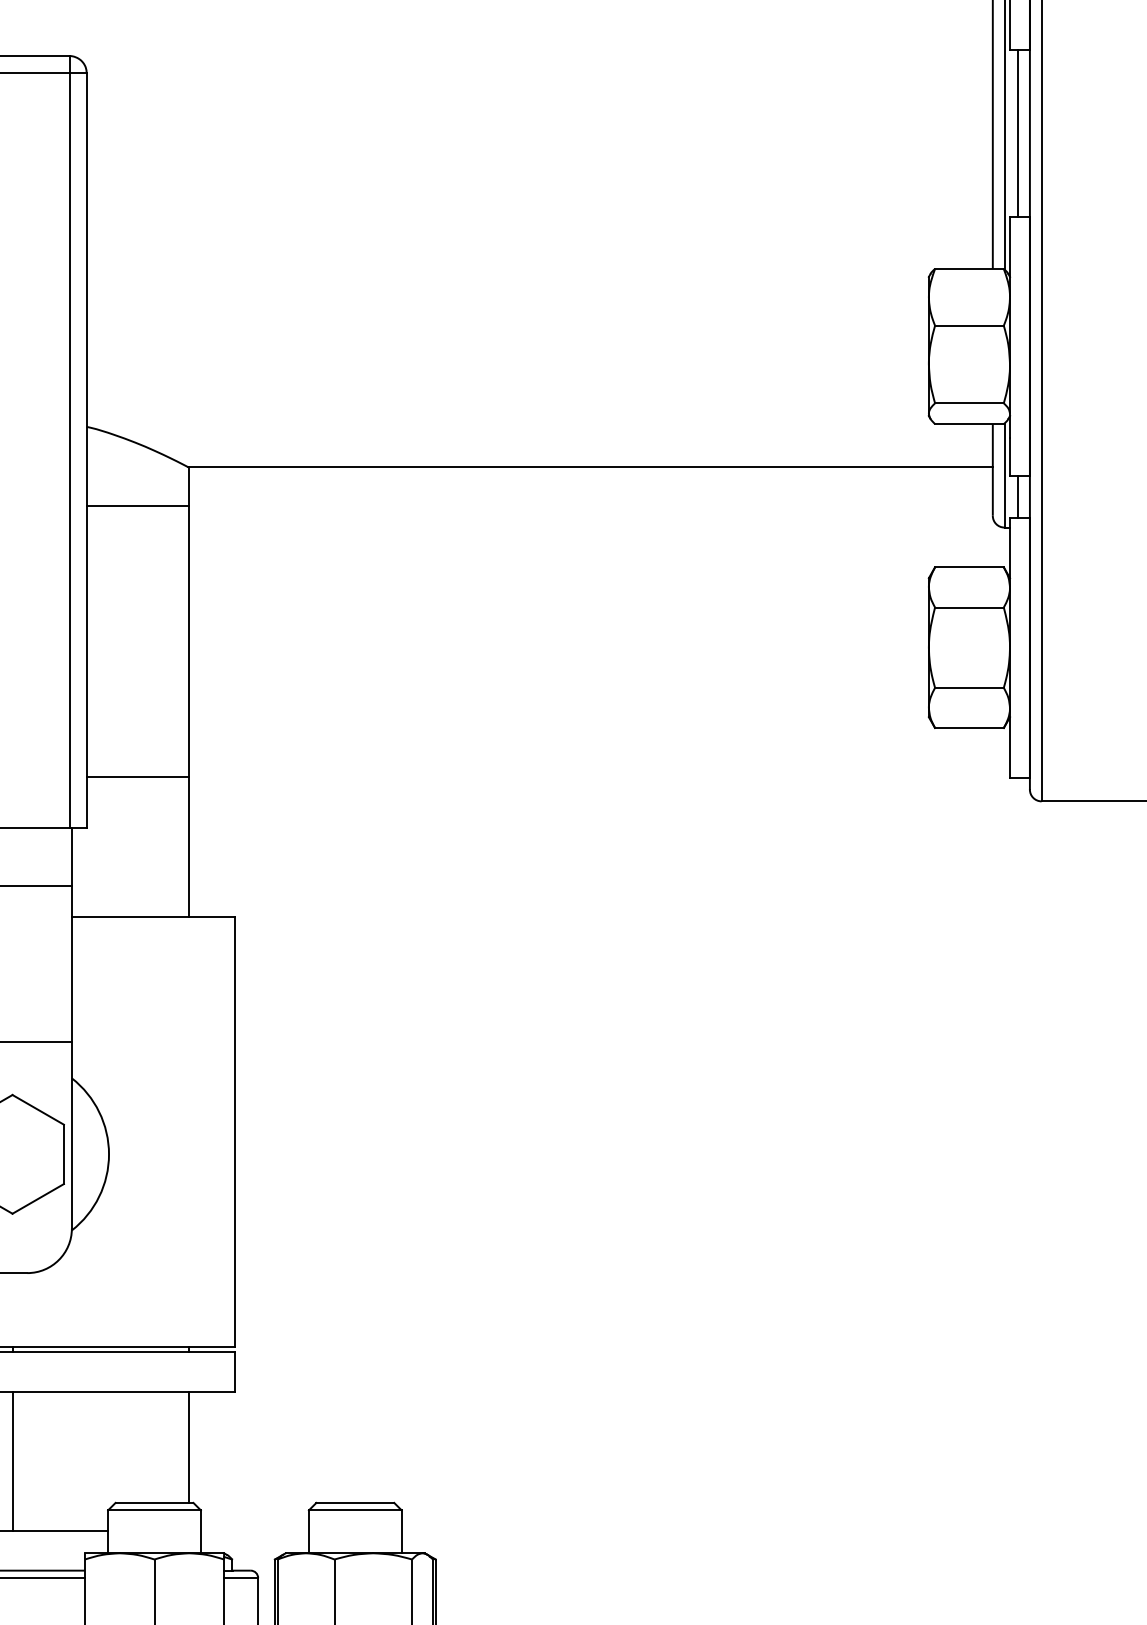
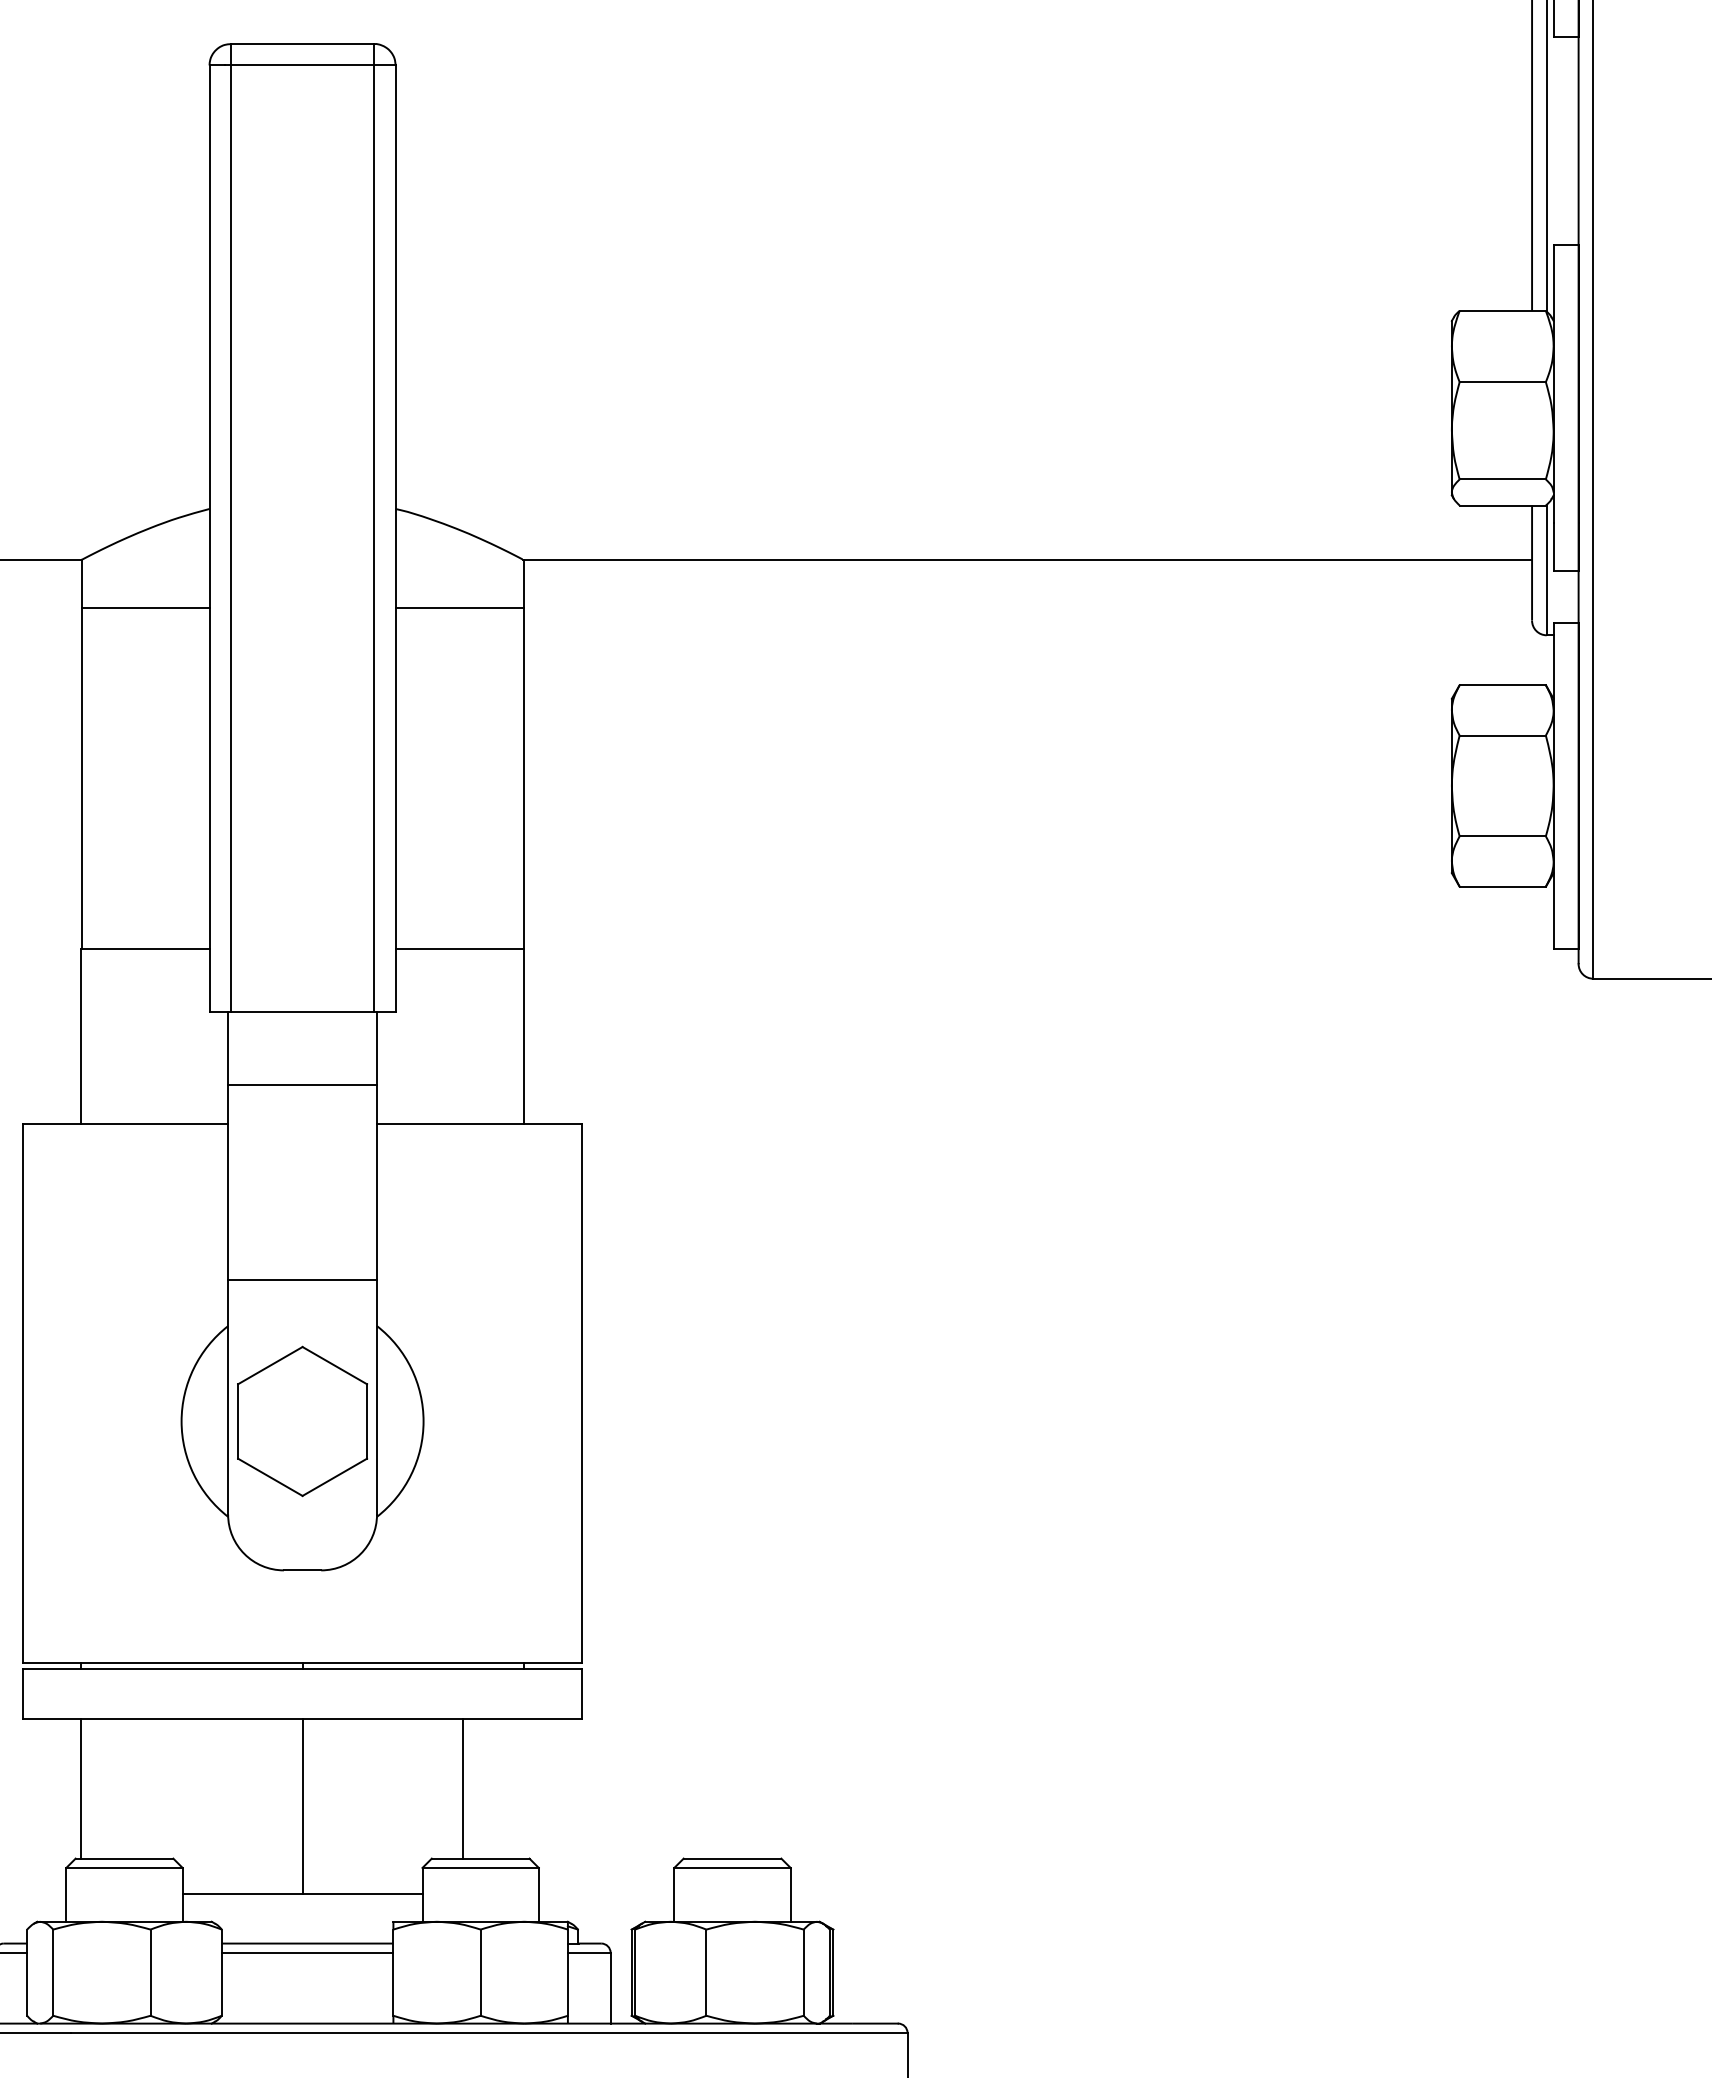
line: (1017, 133) -> (1563, 140), removed
line: (1017, 497) -> (1563, 597), removed
line: (189, 1447) -> (463, 1788), moved

